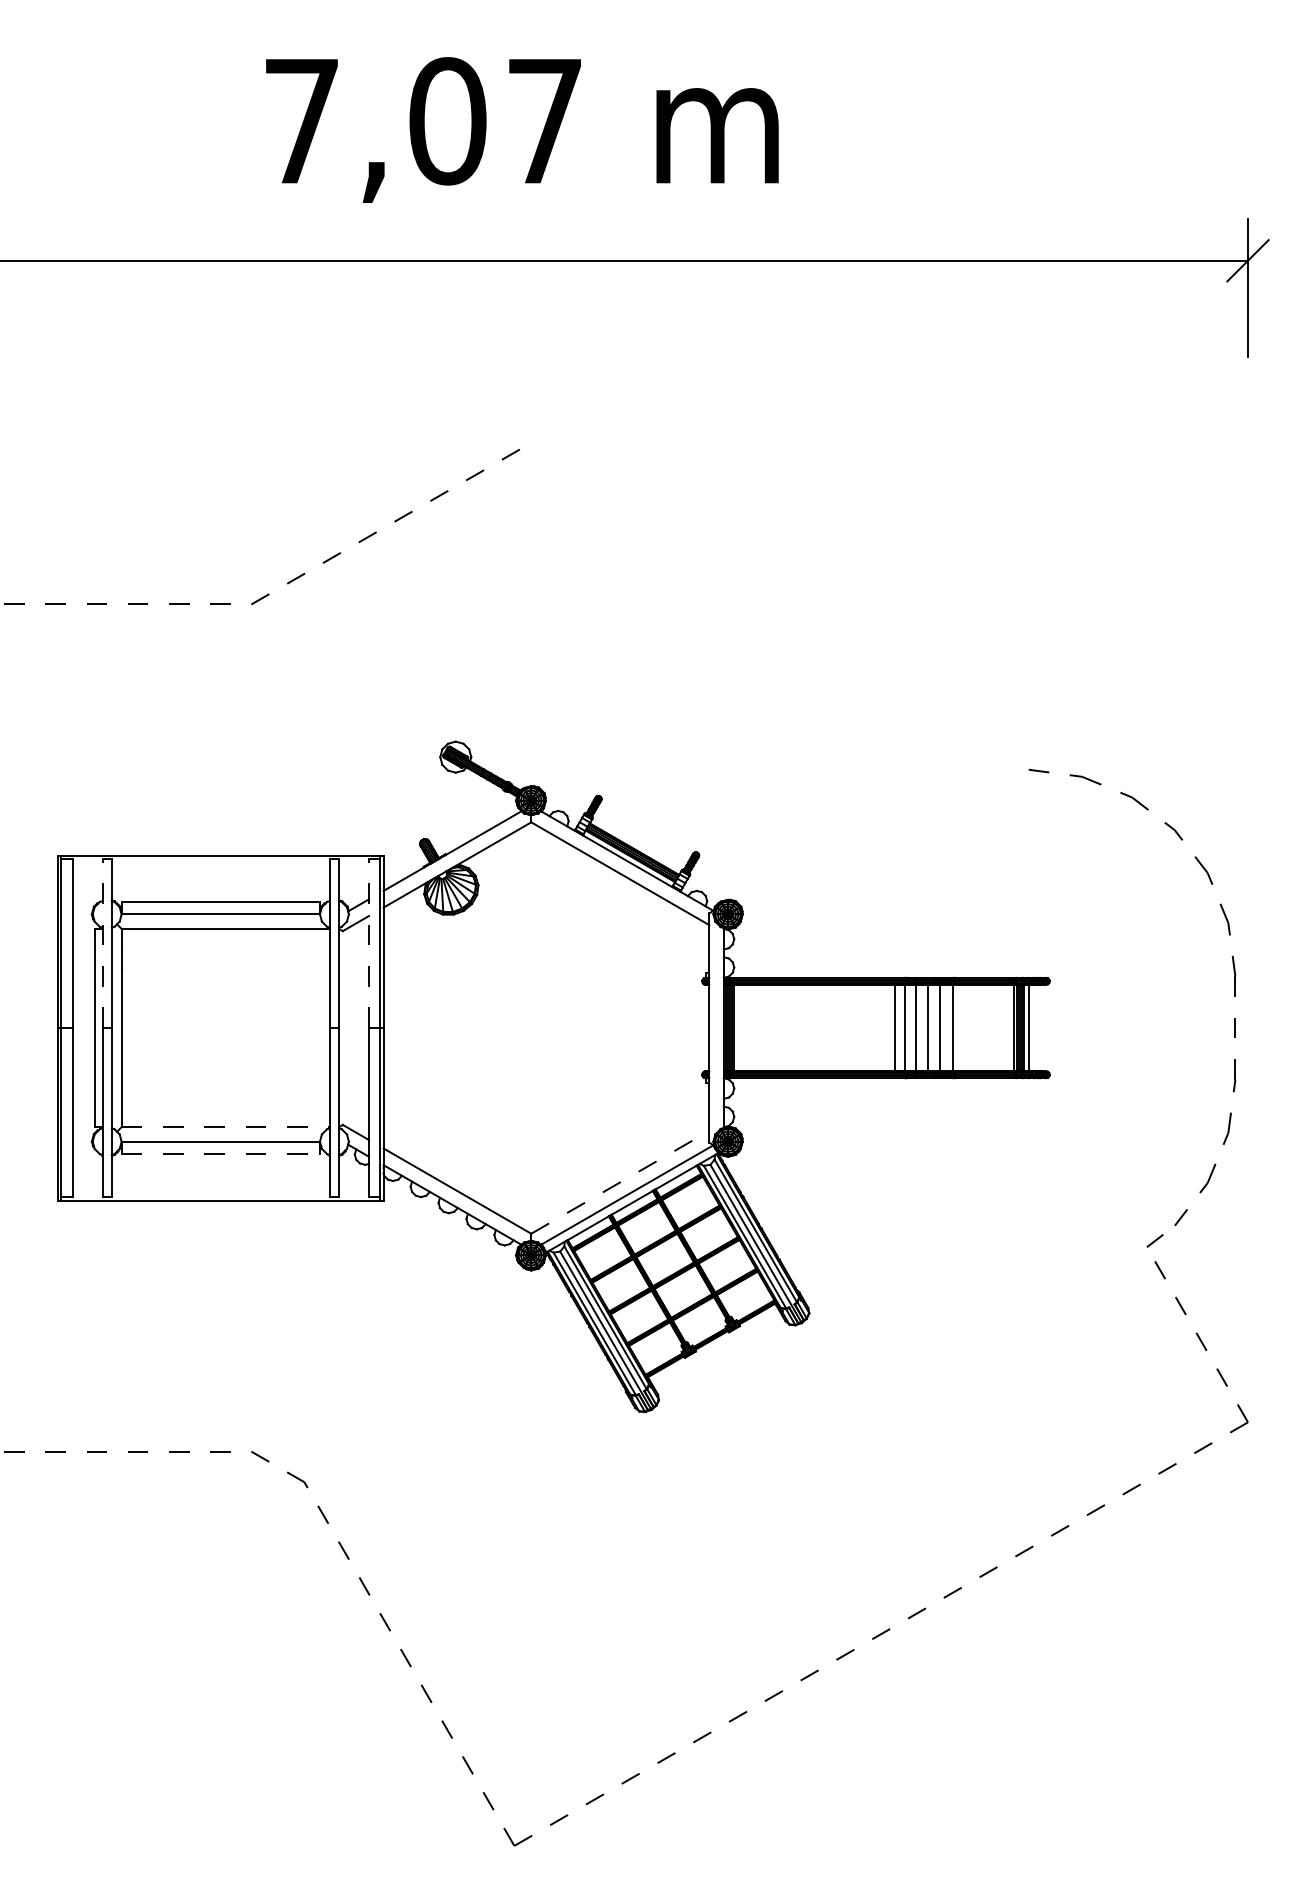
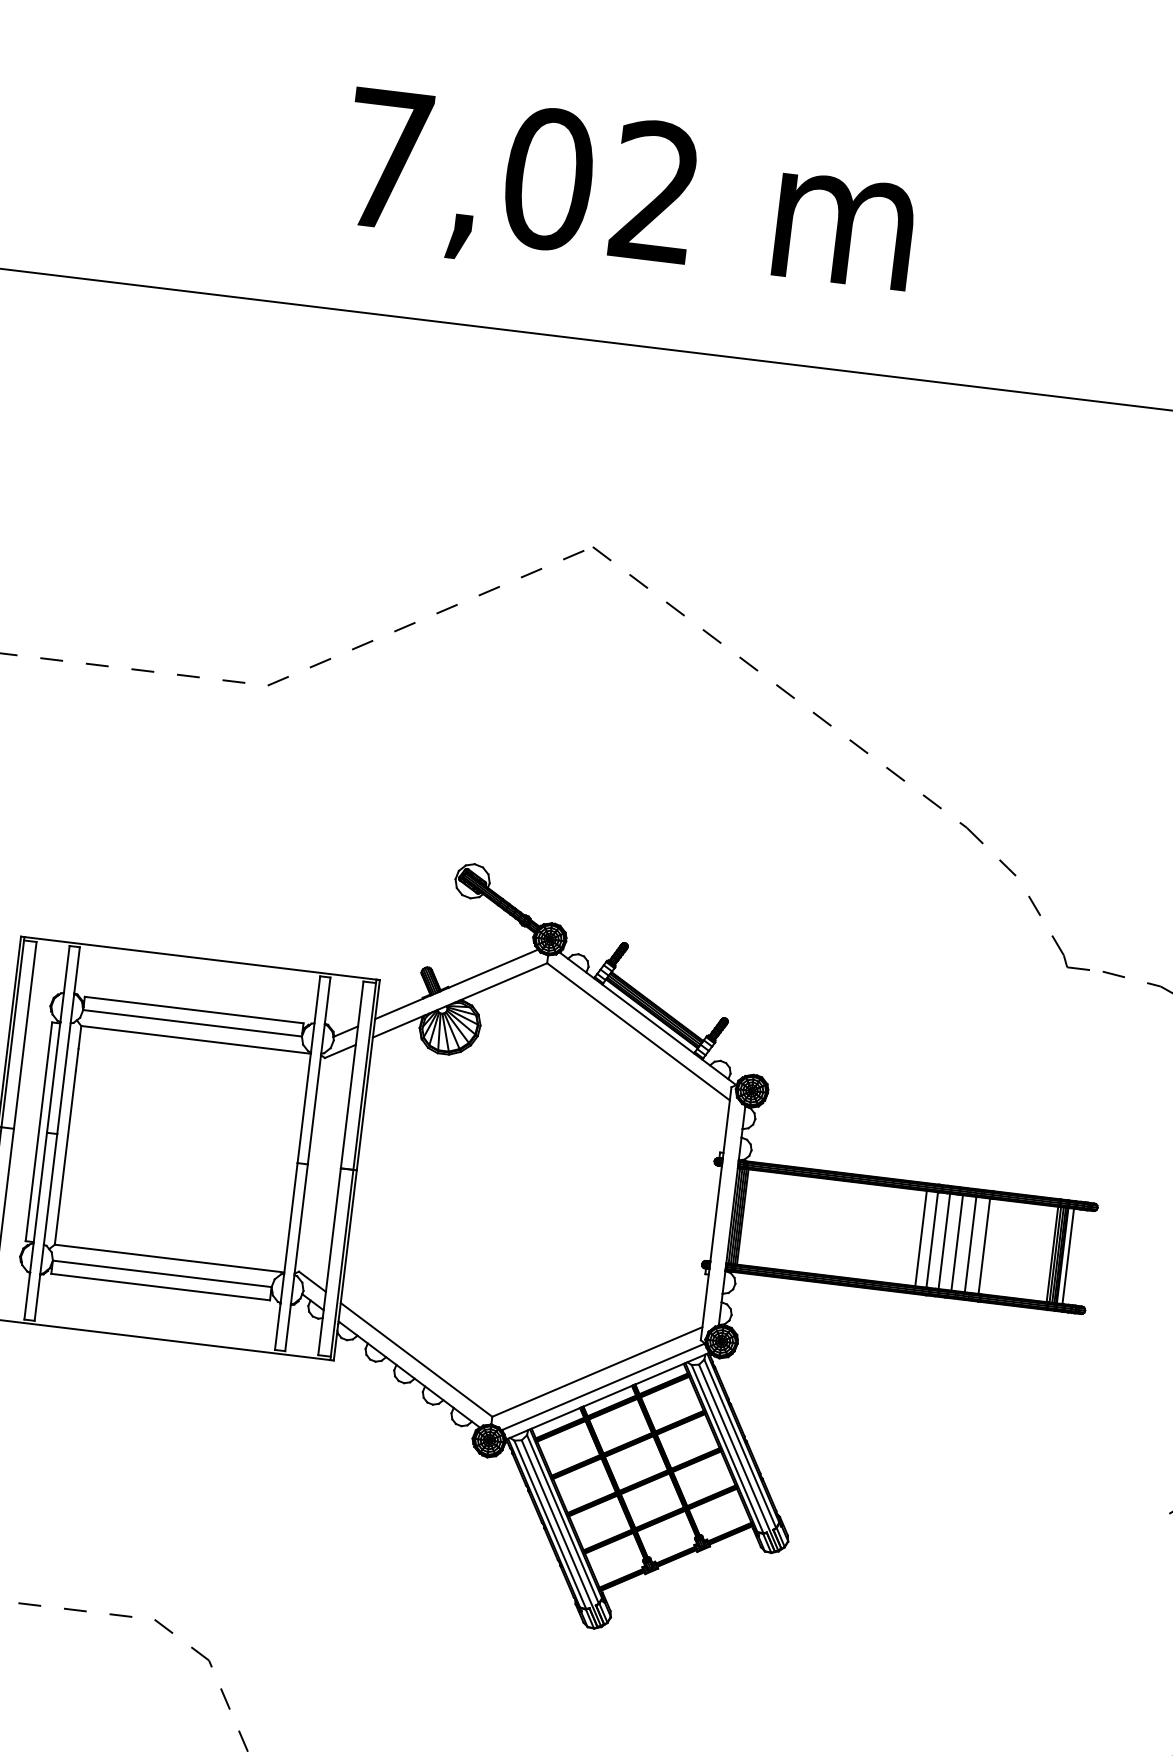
text: (544, 120) -> (655, 191), 7,07 -> 7,02
part: (741, 569) -> (812, 712), added
part: (985, 740) -> (1058, 933), added
line: (102, 943) -> (58, 1039), dashed -> solid
line: (369, 943) -> (352, 1075), dashed -> solid
line: (226, 1127) -> (170, 1259), dashed -> solid
line: (221, 1153) -> (161, 1286), dashed -> solid
line: (620, 1182) -> (597, 1372), dashed -> solid

